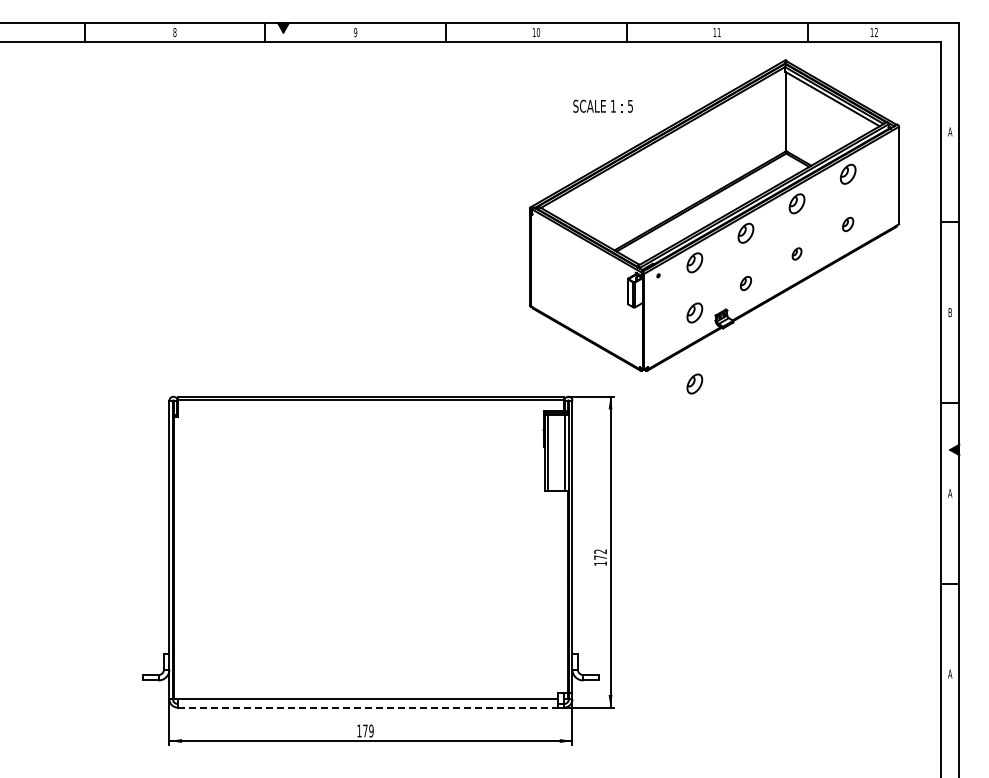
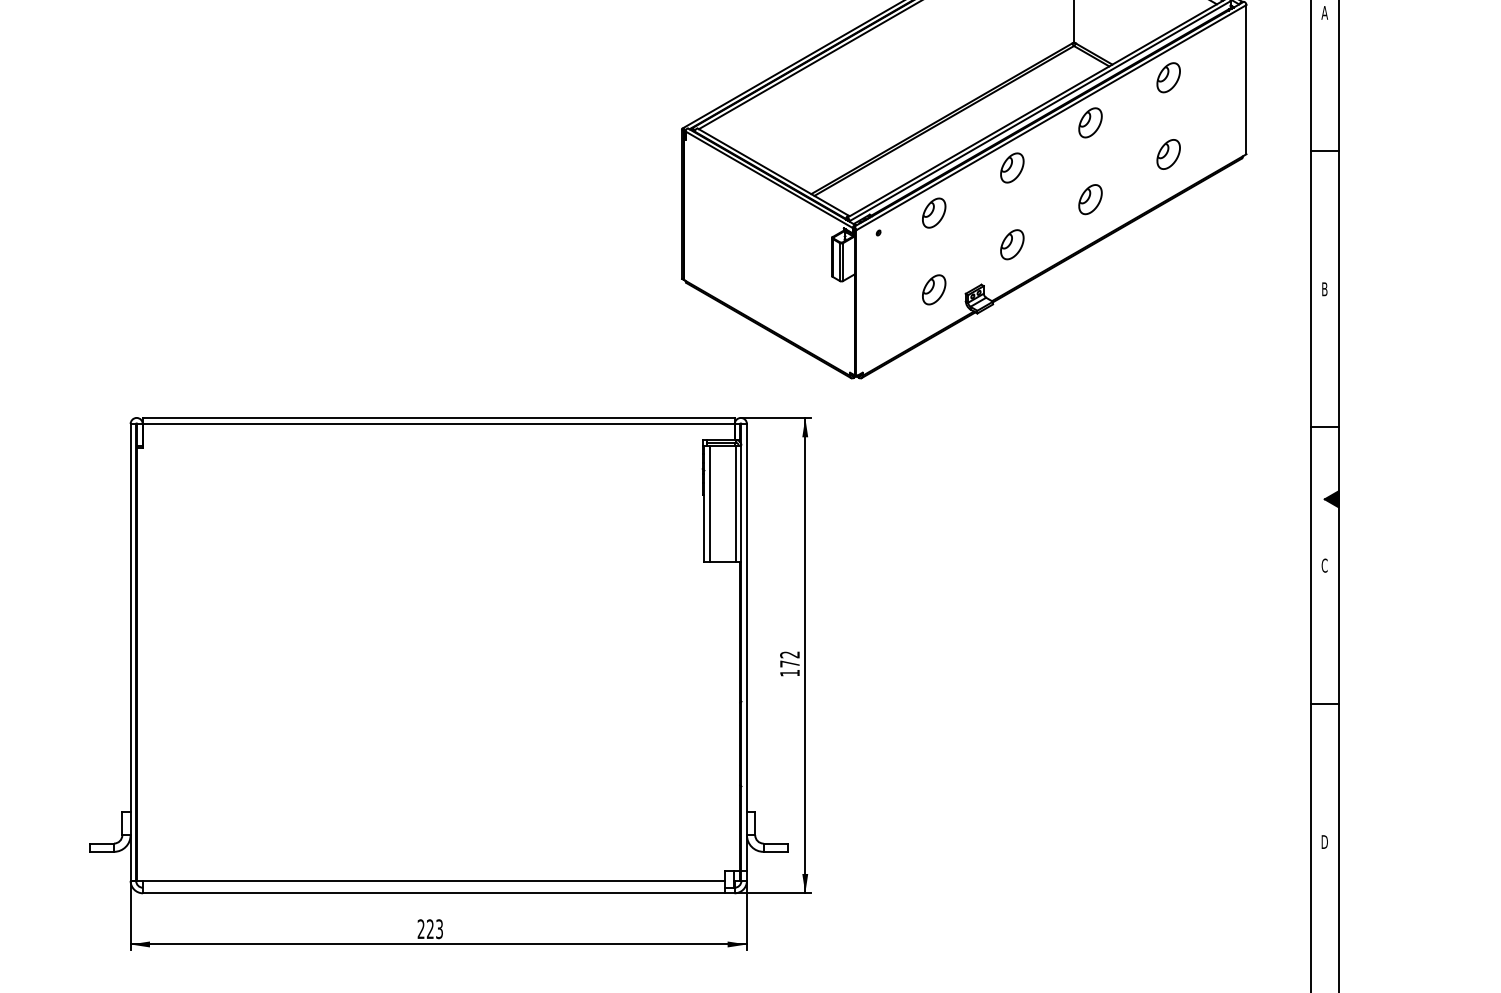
part: (847, 224) -> (1167, 154), size x1.43
part: (796, 253) -> (1089, 198), size x1.67
part: (745, 283) -> (1011, 244), size x1.43
part: (694, 383) -> (933, 397), removed
text: (950, 492) -> (1325, 564), A -> C
text: (950, 673) -> (1325, 841), A -> D
line: (368, 707) -> (435, 893), dashed -> solid
text: (365, 730) -> (430, 928), 179 -> 223

